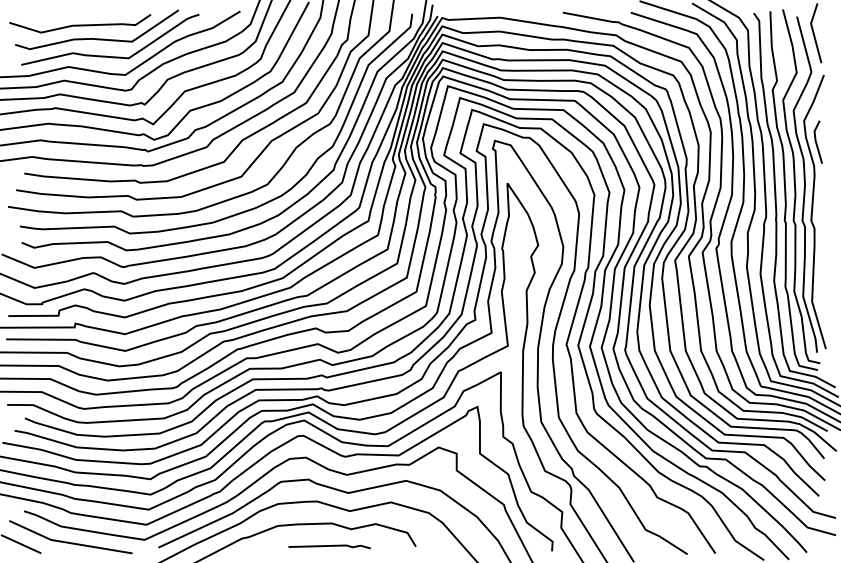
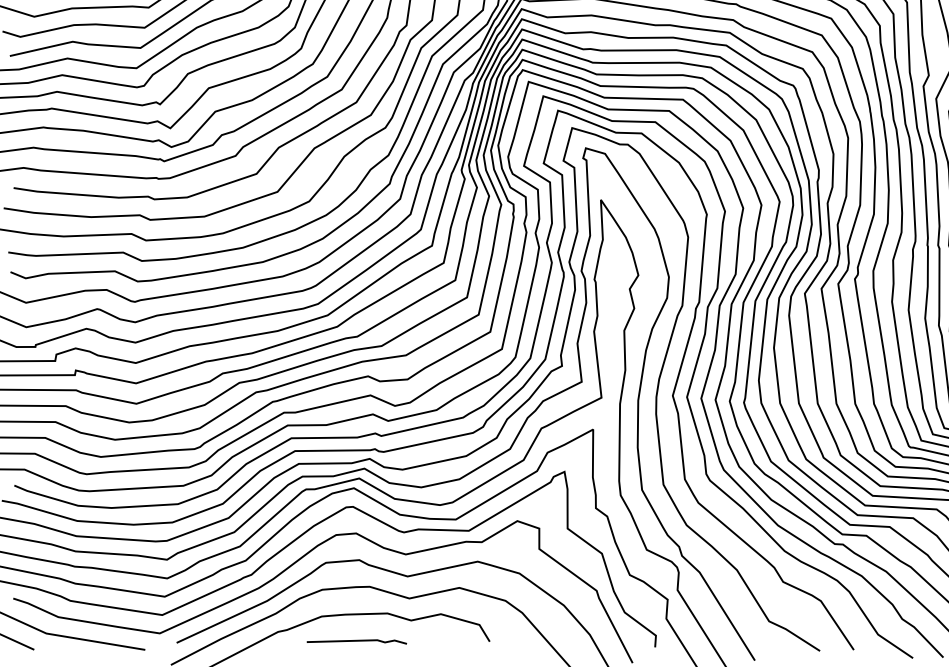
line: (329, 546) -> (356, 641), moved

